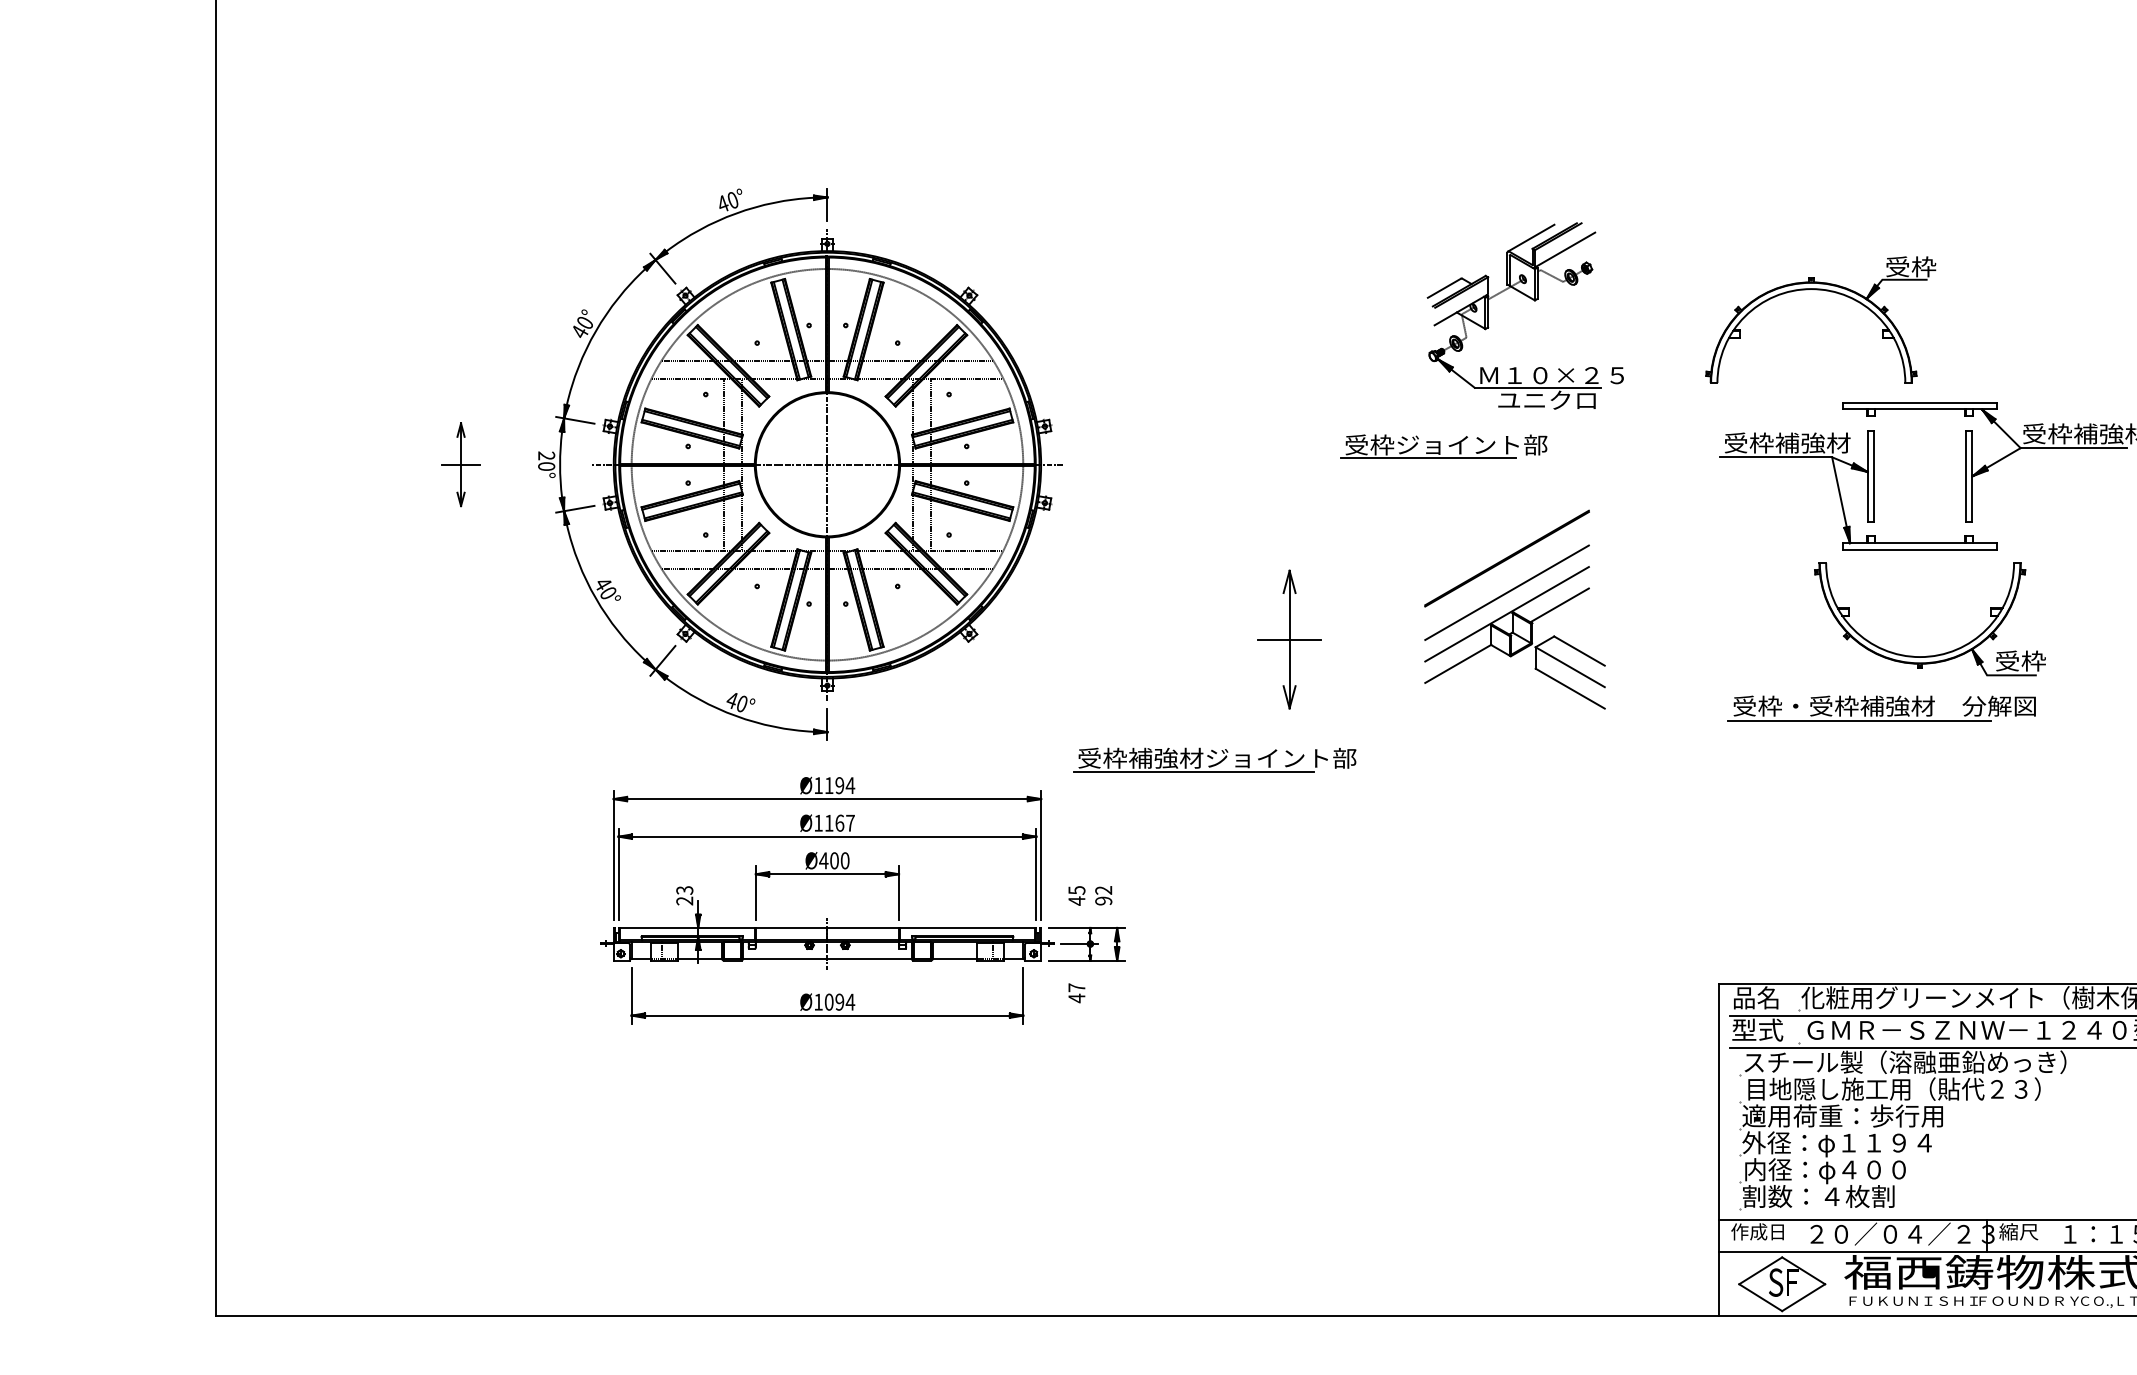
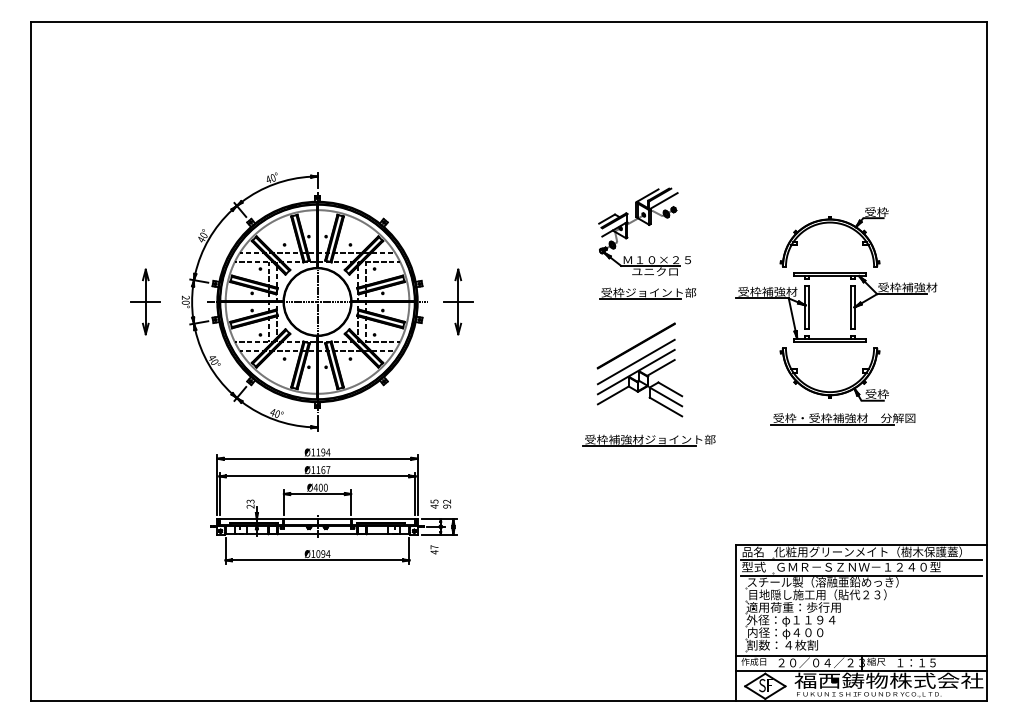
part: (1827, 293) -> (837, 224), moved
part: (1443, 446) -> (647, 293), moved
part: (460, 463) -> (145, 301), size x1.67
part: (1290, 638) -> (458, 301), moved
part: (1880, 708) -> (842, 419), moved
part: (1213, 760) -> (648, 440), moved

